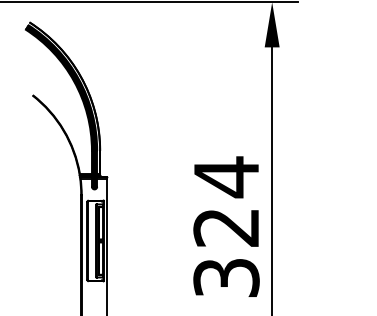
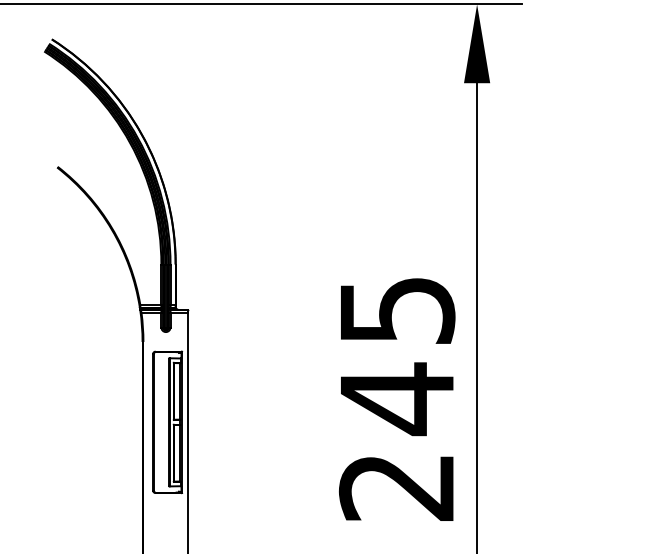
text: (226, 226) -> (397, 397), 324 -> 245

